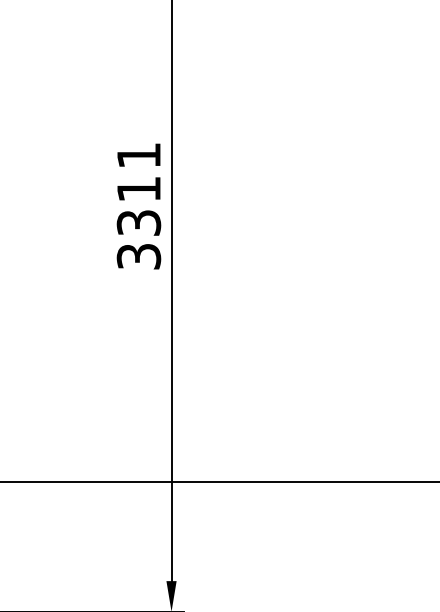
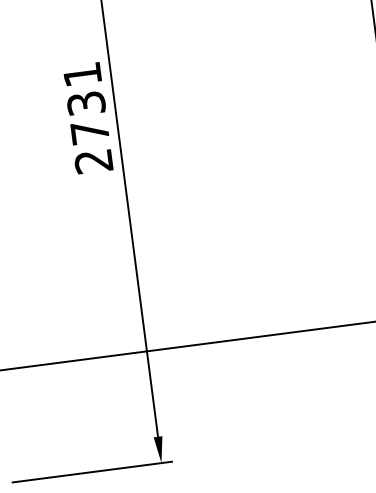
text: (138, 222) -> (89, 132), 3311 -> 2731

